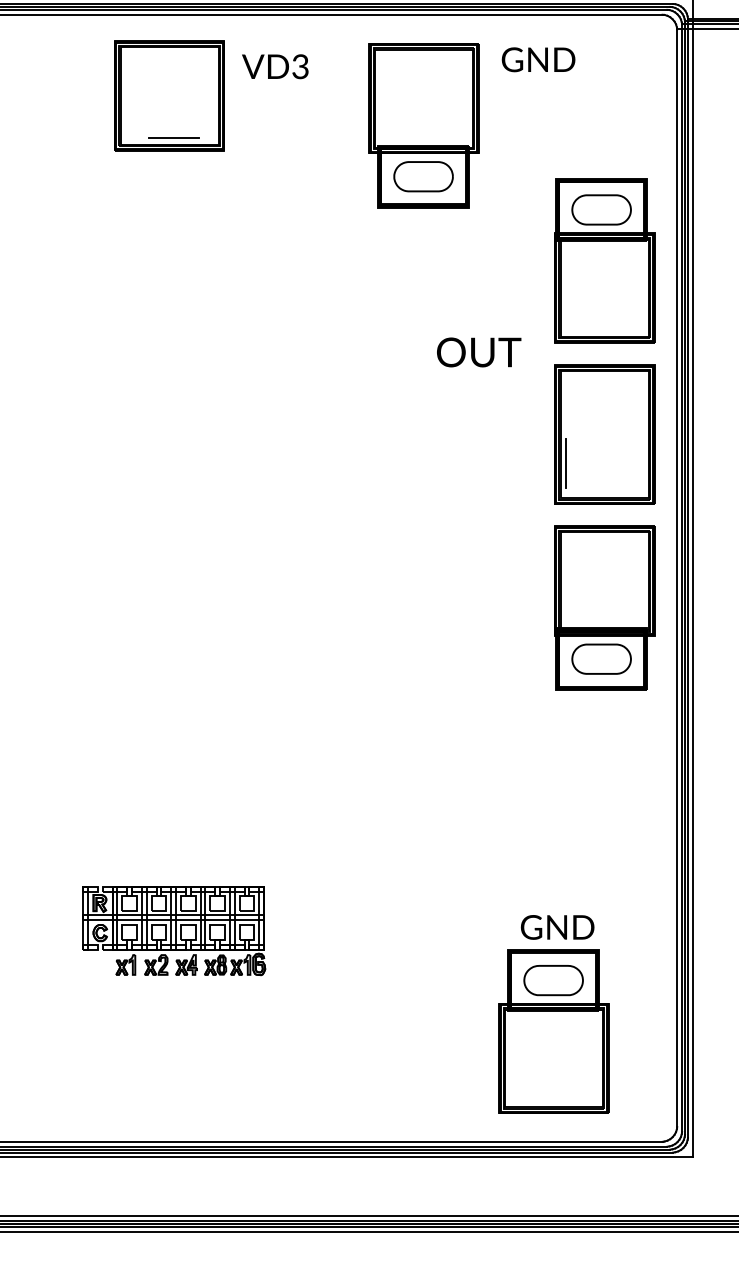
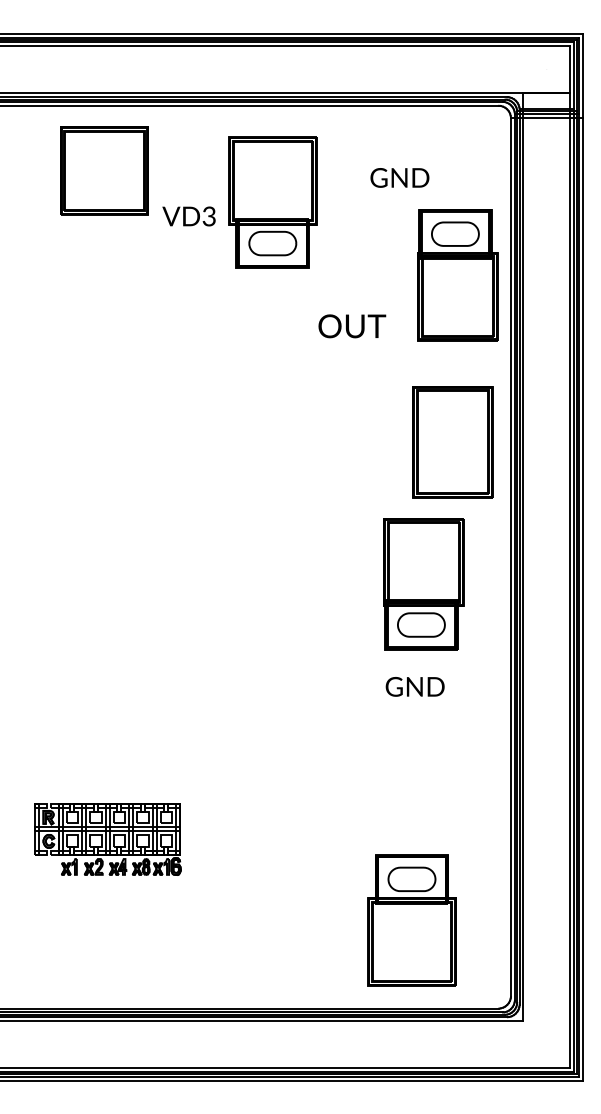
text: (538, 59) -> (399, 177), moved
text: (274, 66) -> (188, 216), moved
part: (423, 125) -> (272, 202), moved
line: (174, 137) -> (108, 204), removed
part: (604, 261) -> (457, 275), moved
text: (479, 352) -> (352, 326), moved
line: (566, 462) -> (422, 464), removed
part: (604, 608) -> (423, 584), moved
text: (556, 926) -> (414, 686), moved

